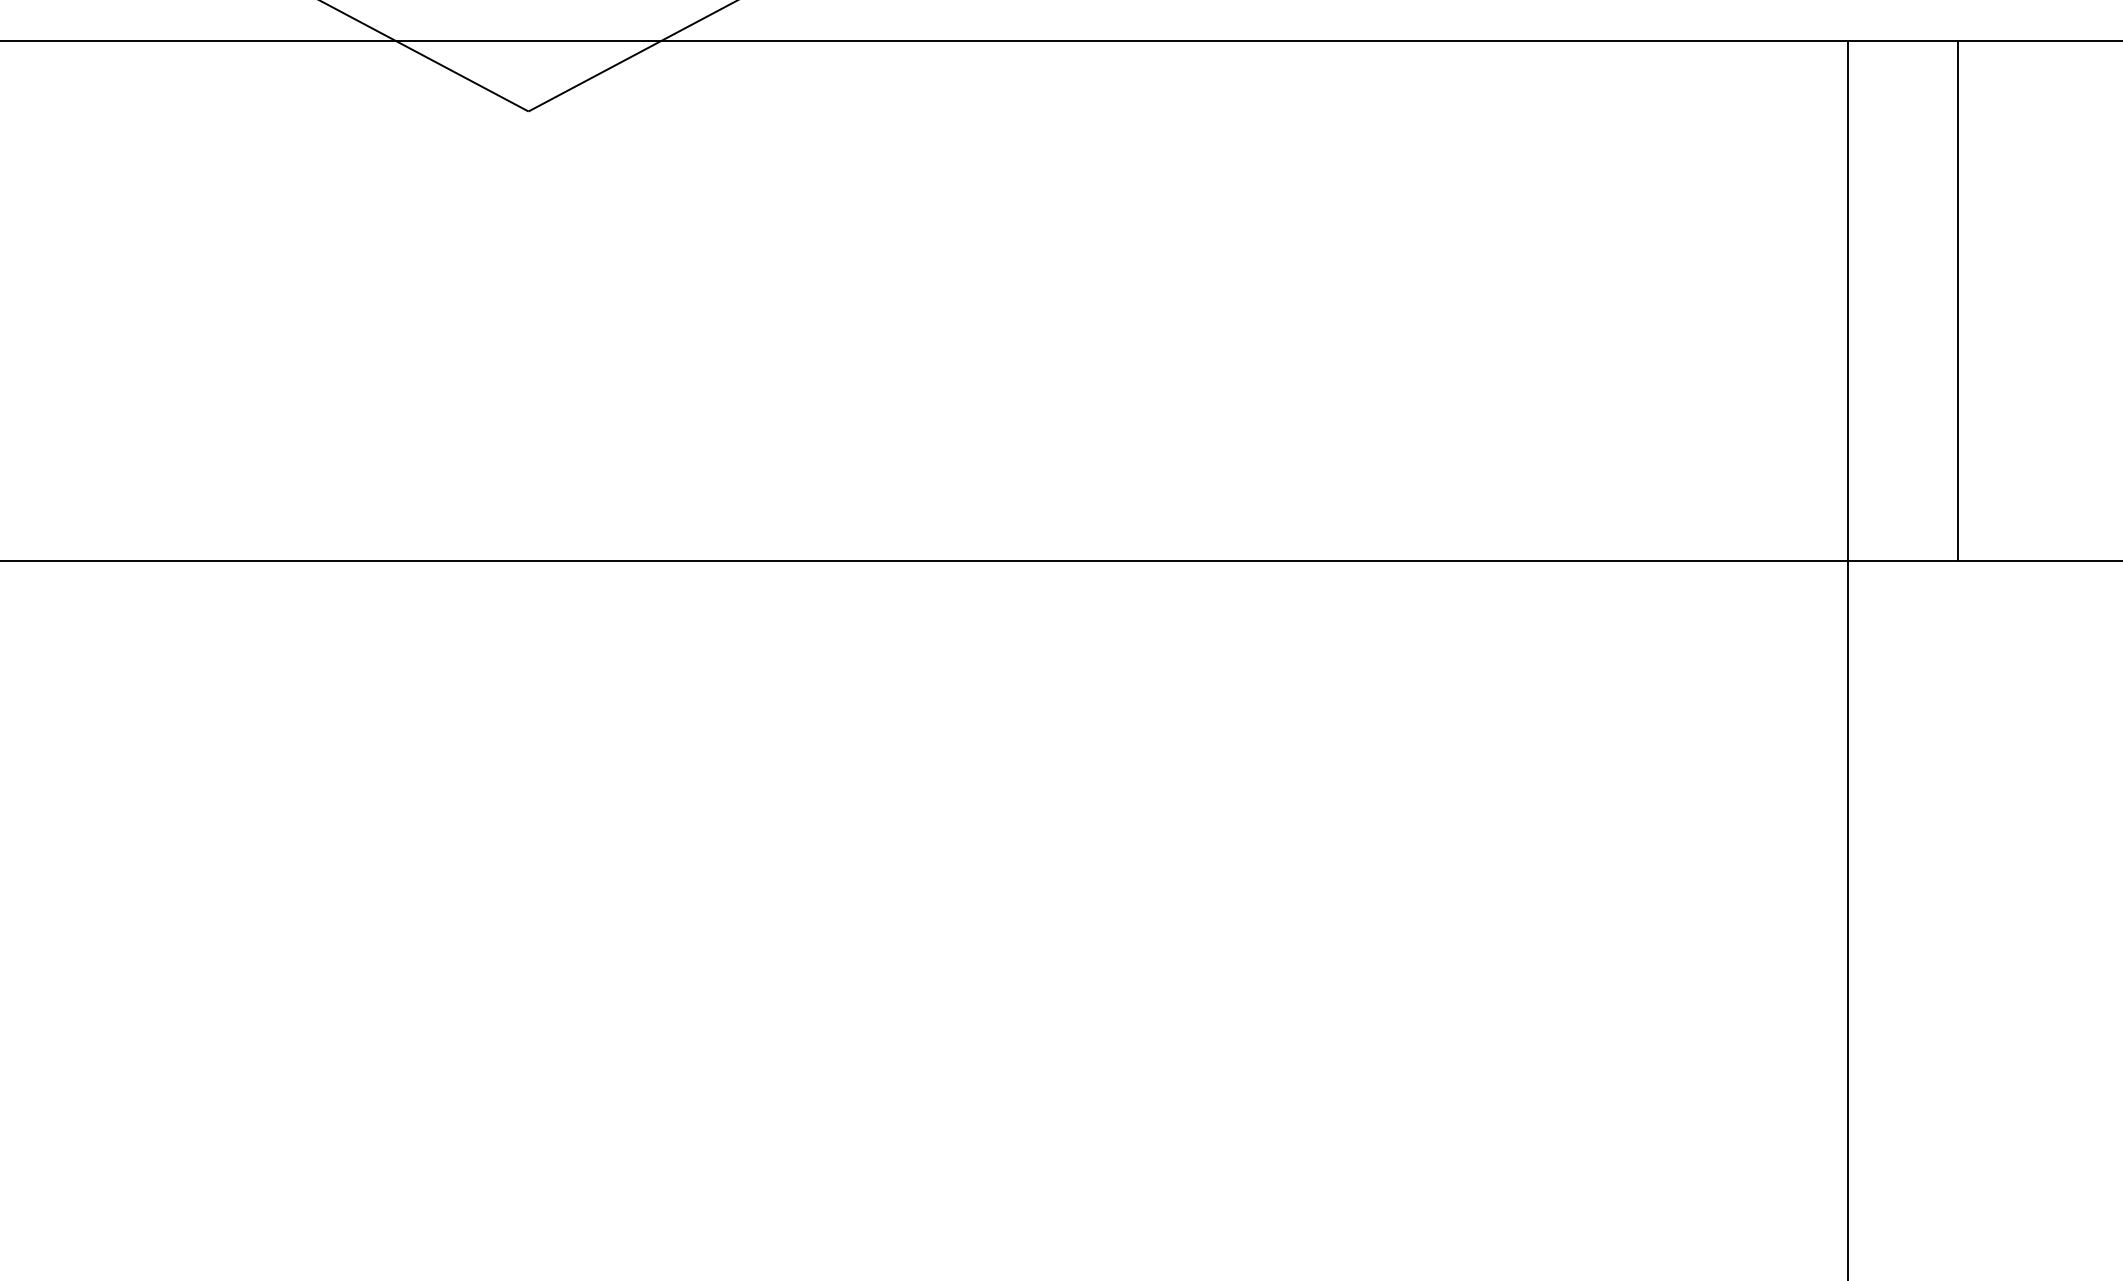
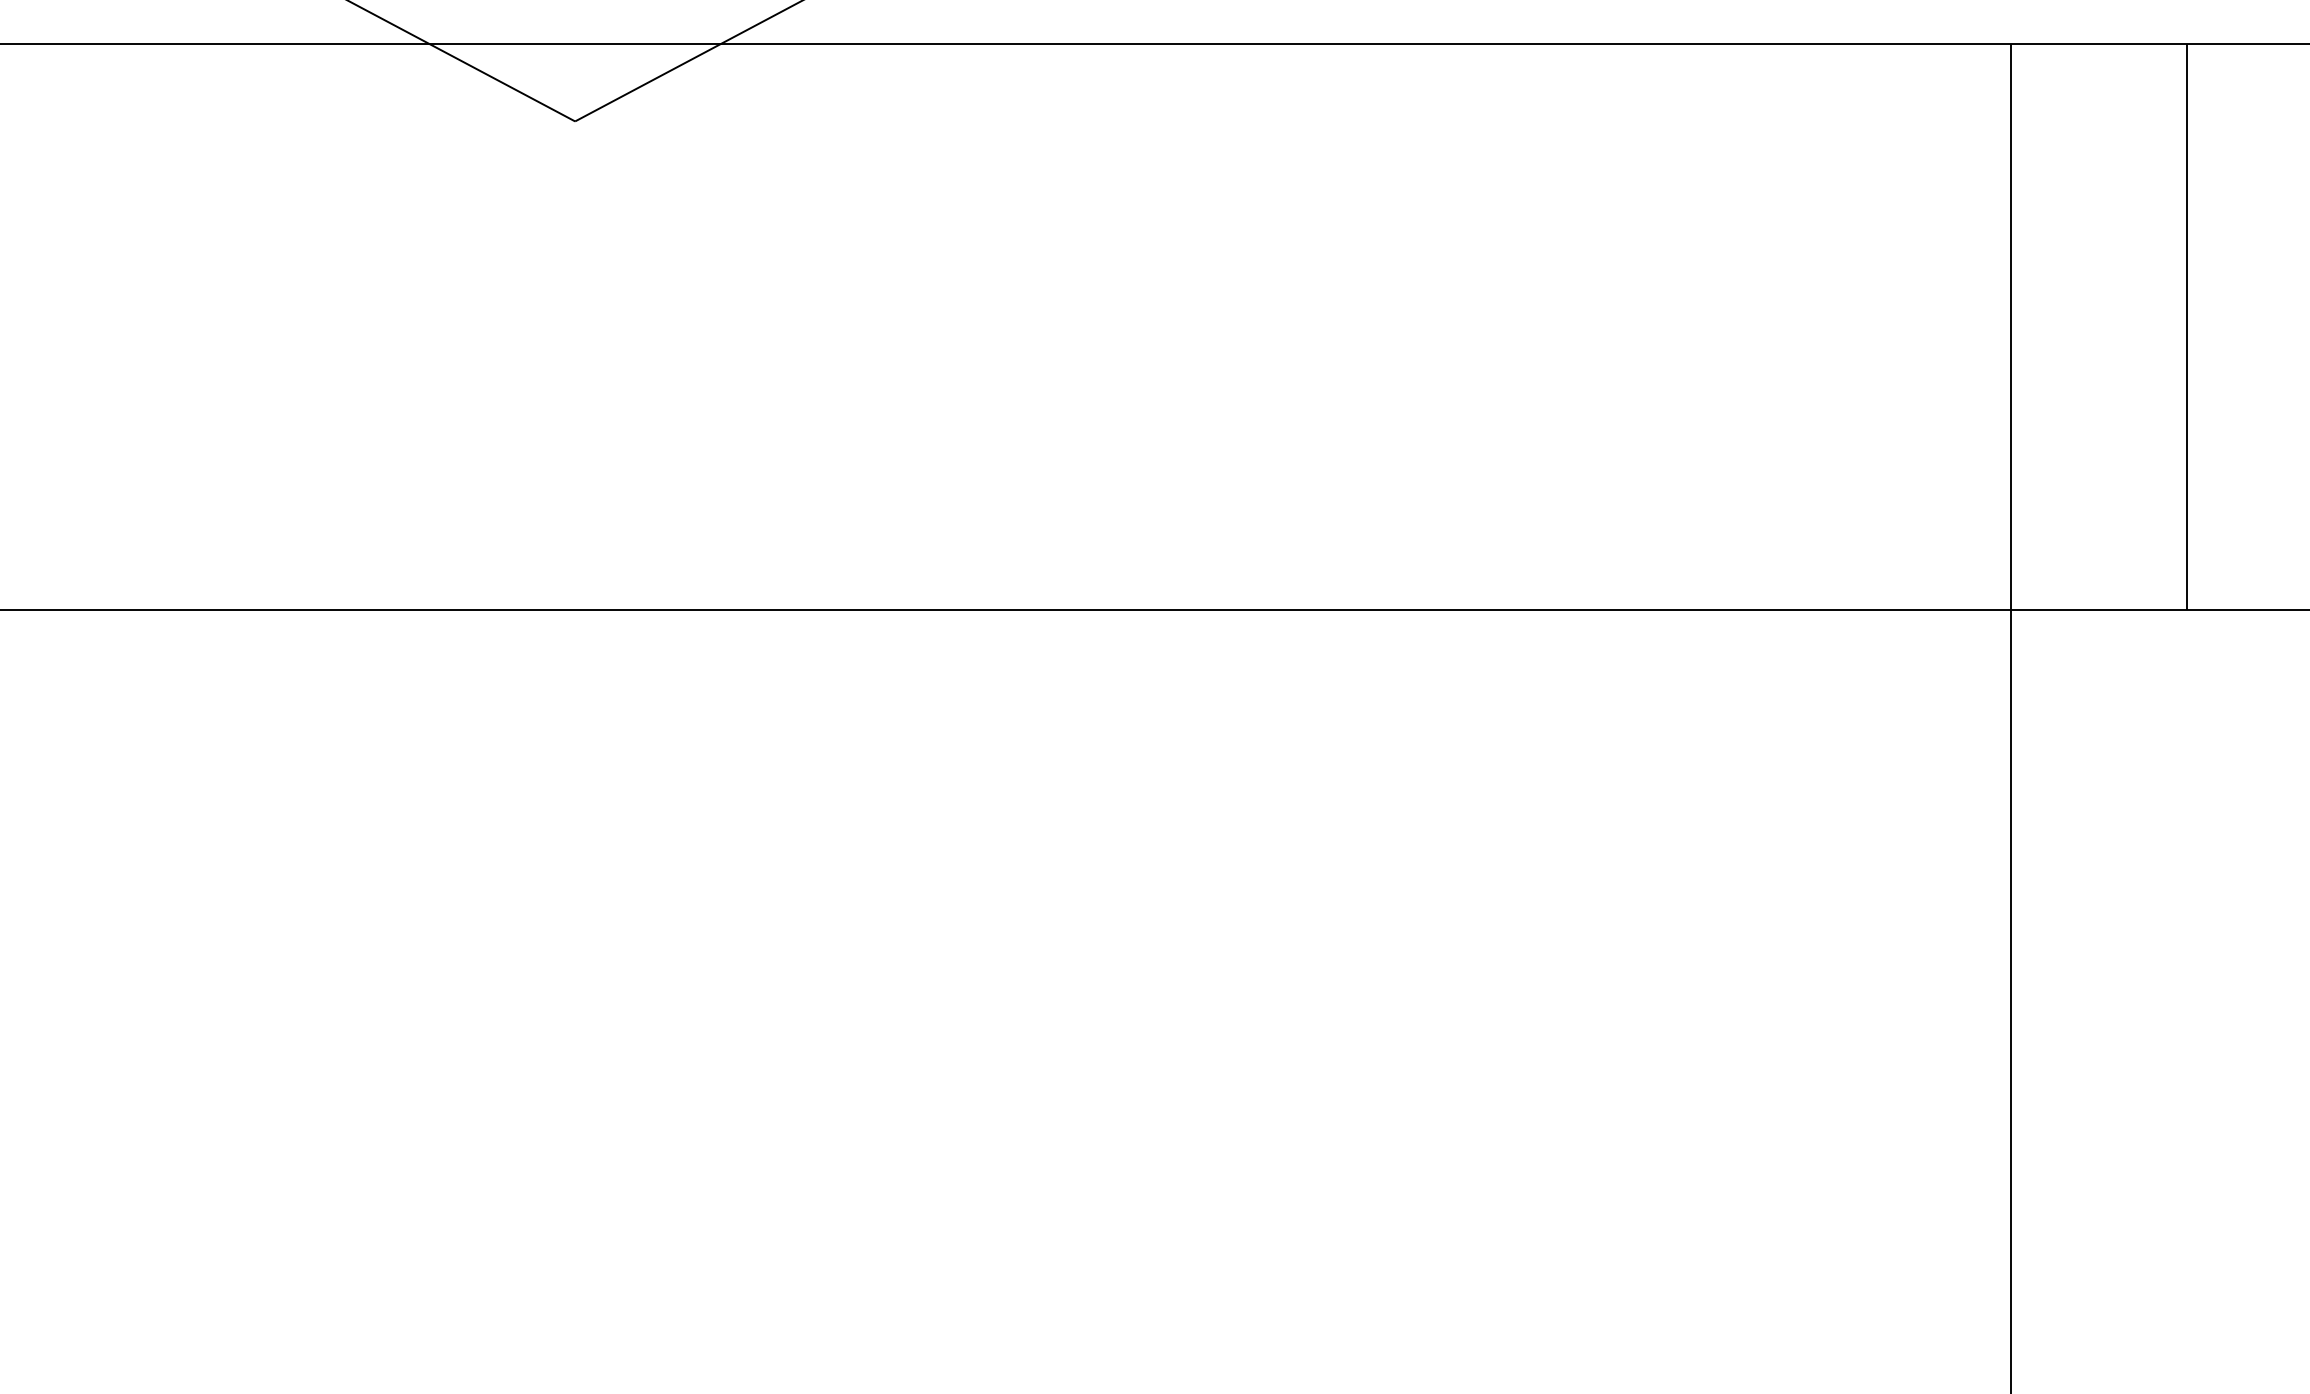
line: (1958, 300) -> (2186, 327), moved

